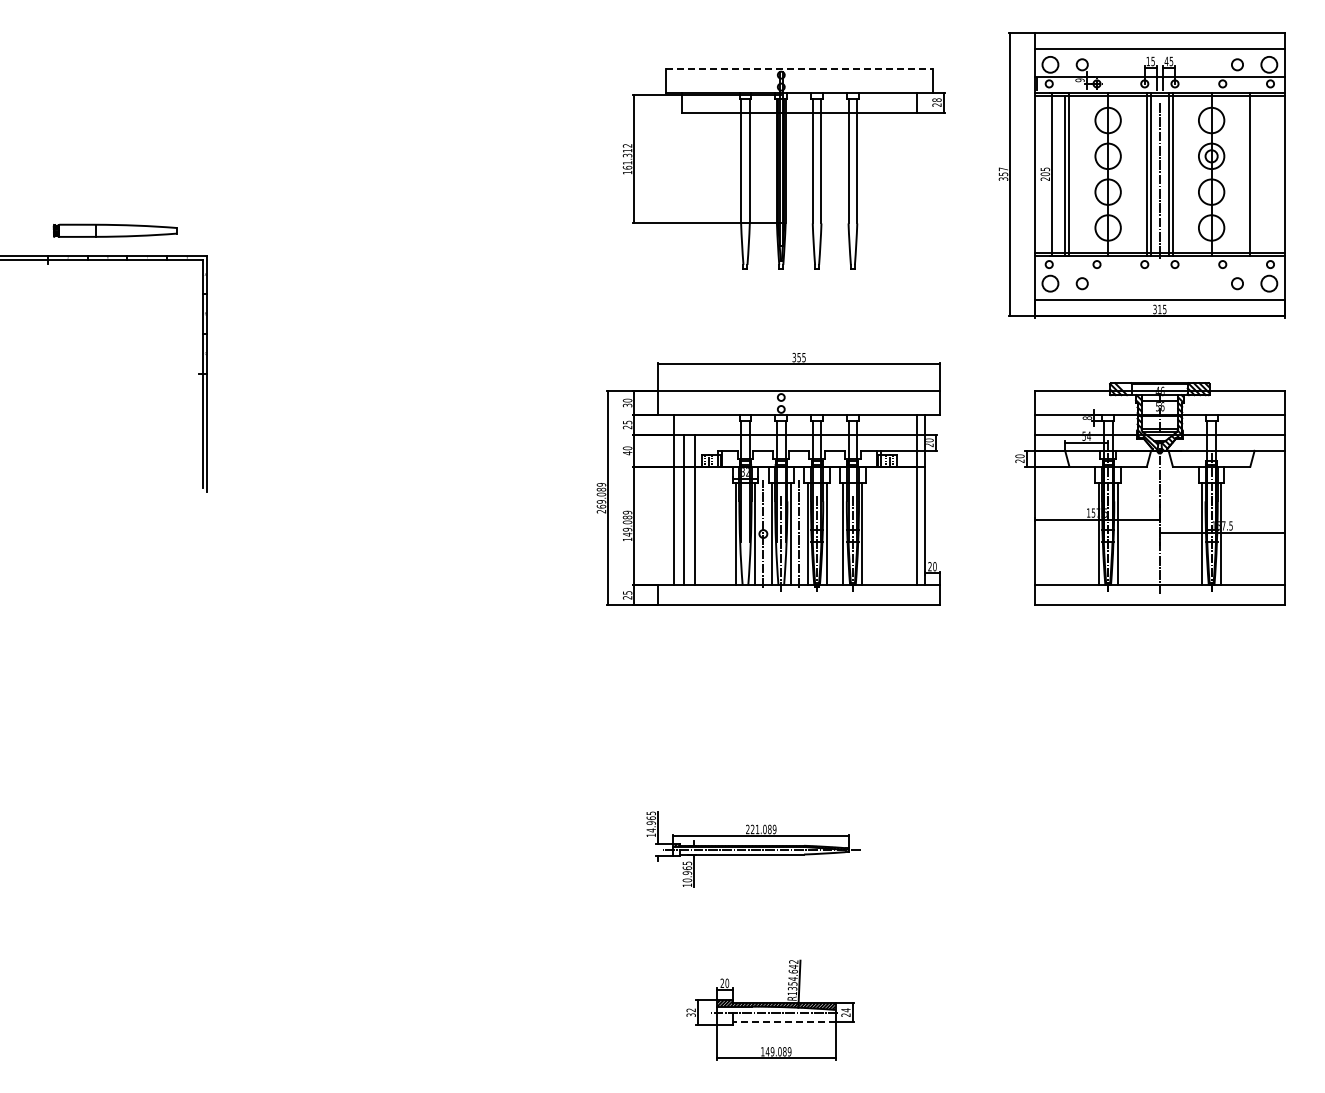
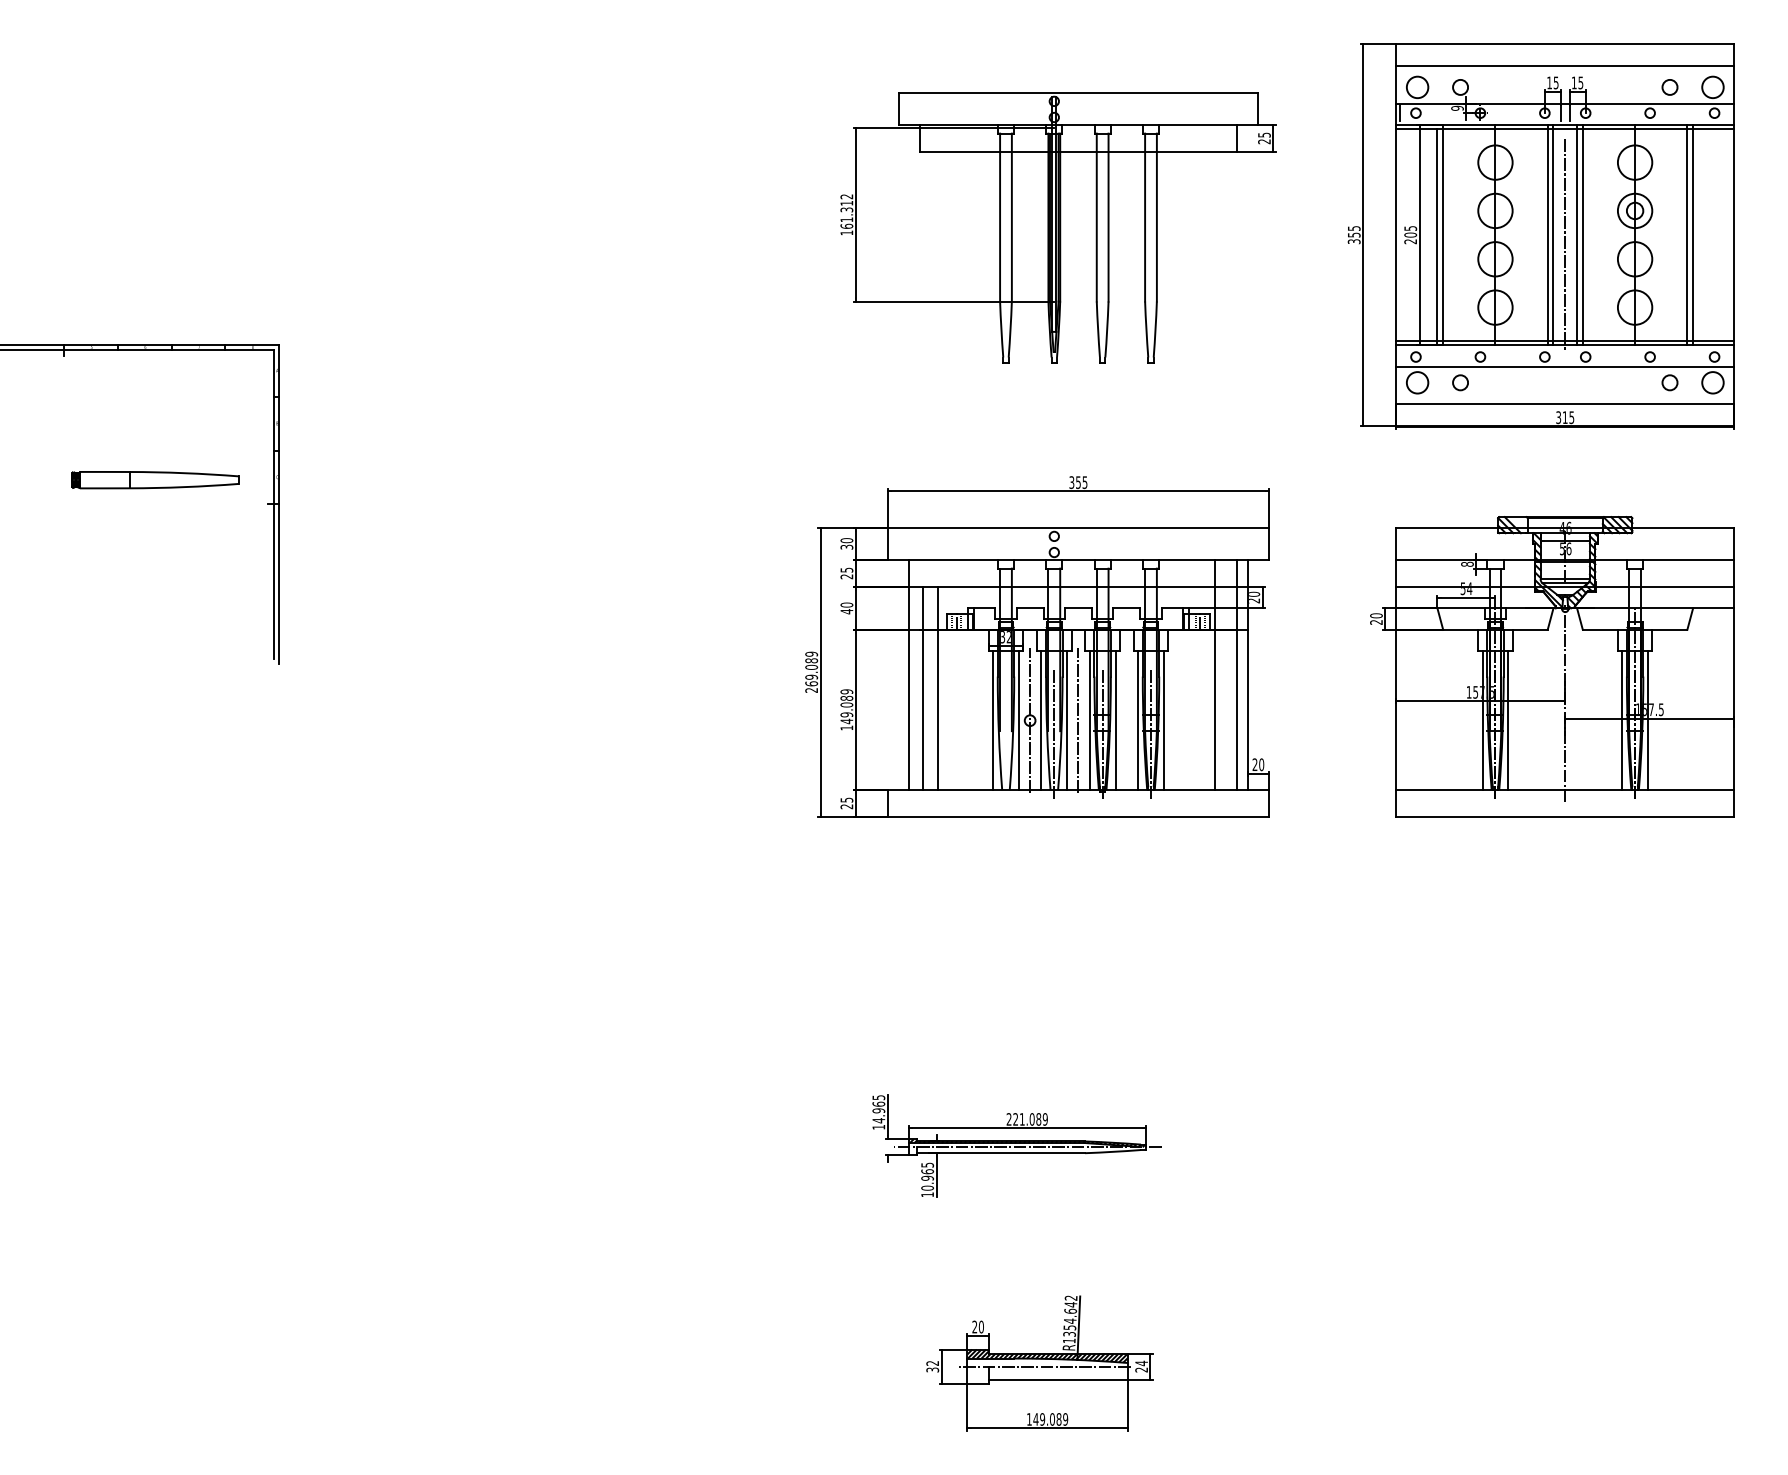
text: (1166, 61) -> (1574, 82), 45 -> 15
line: (799, 68) -> (1078, 92), dashed -> solid
text: (936, 99) -> (1263, 134), 28 -> 25
text: (1003, 169) -> (1354, 228), 357 -> 355
line: (1254, 173) -> (1692, 234), added
part: (114, 230) -> (154, 479), moved
line: (1159, 271) -> (1564, 366), added
line: (900, 500) -> (1215, 675), added
line: (783, 1022) -> (1057, 1379), dashed -> solid

